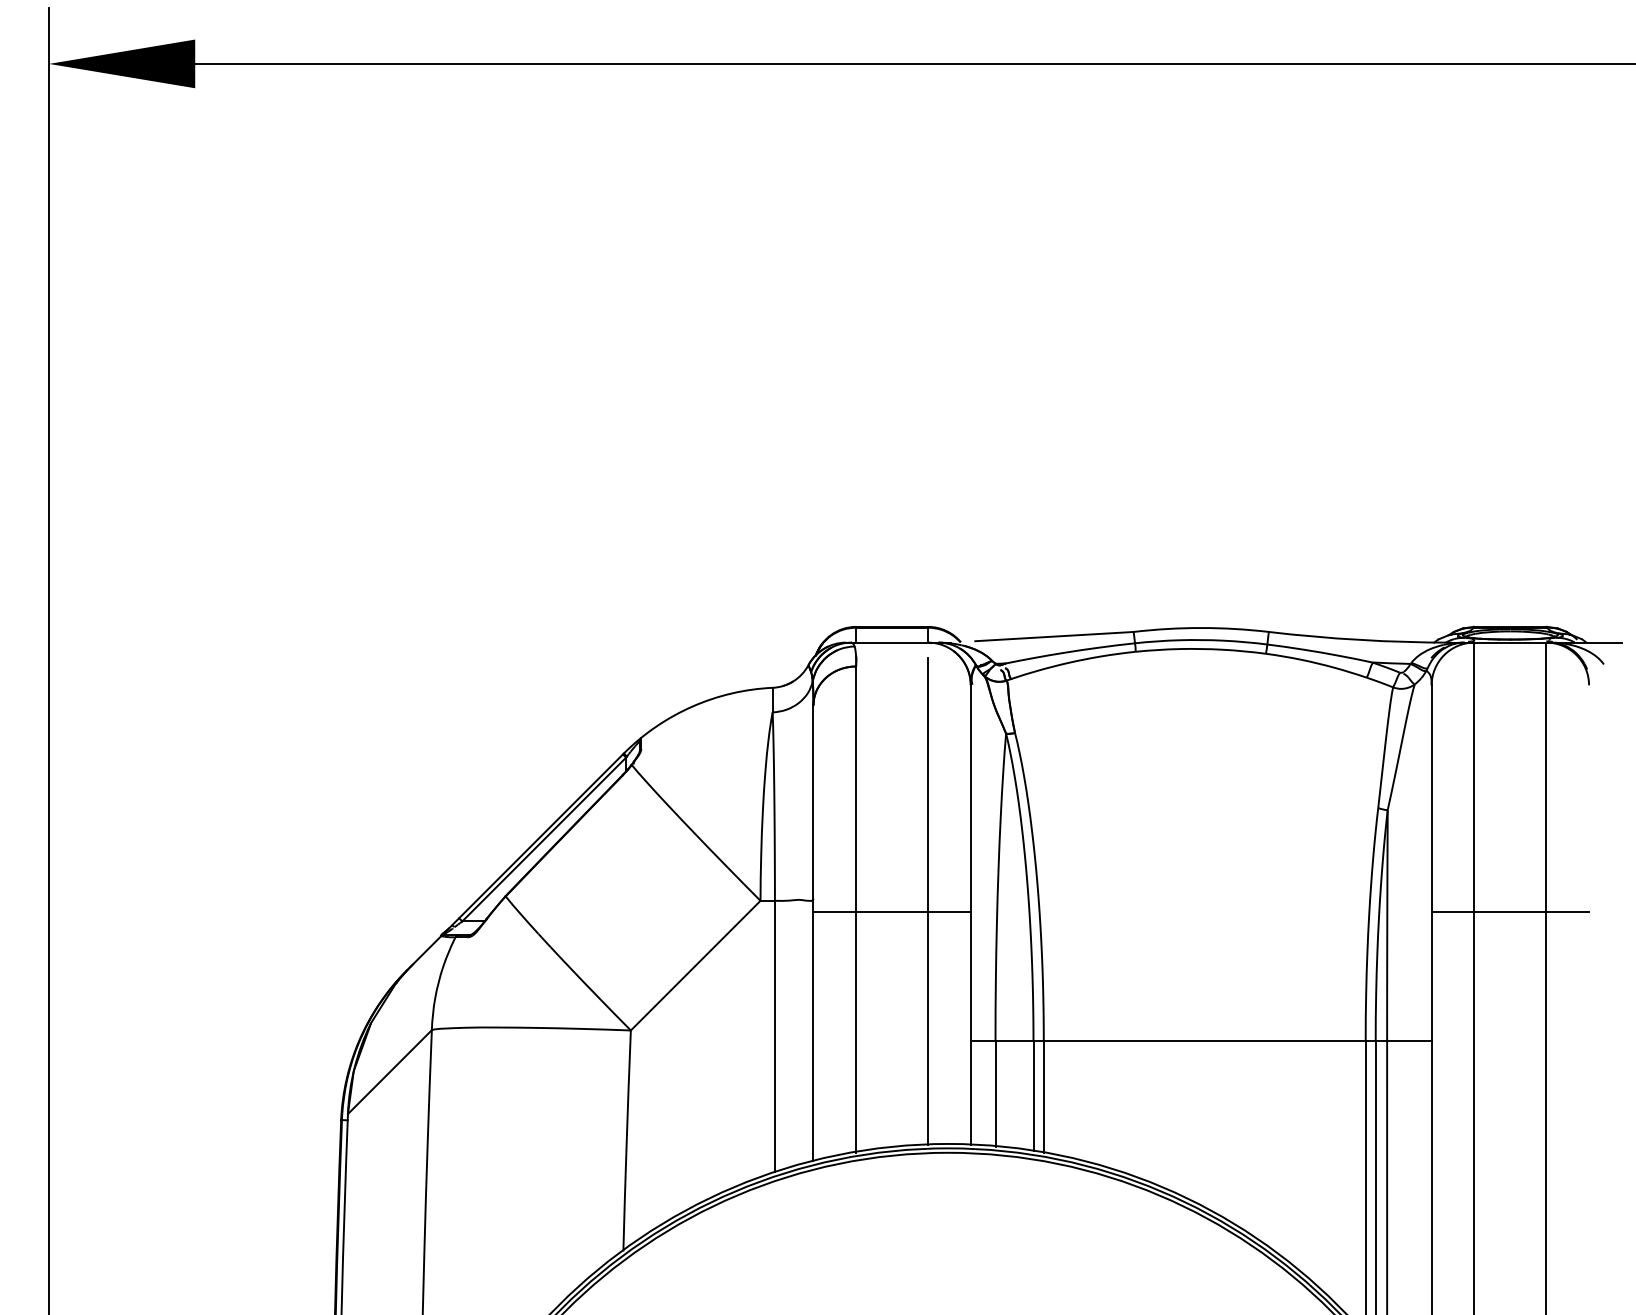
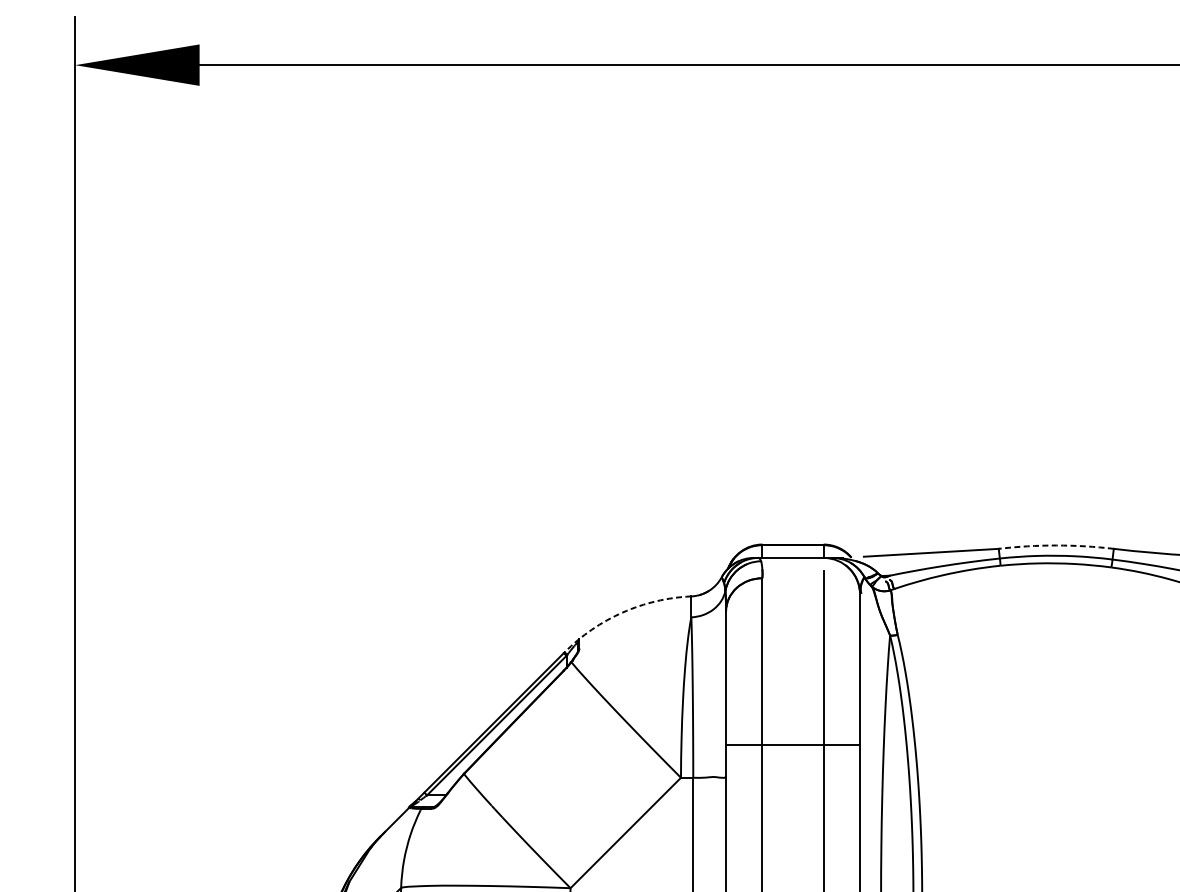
arc: (1201, 628) -> (1056, 545), solid -> dashed
arc: (692, 706) -> (623, 612), solid -> dashed
line: (891, 912) -> (792, 745), moved

